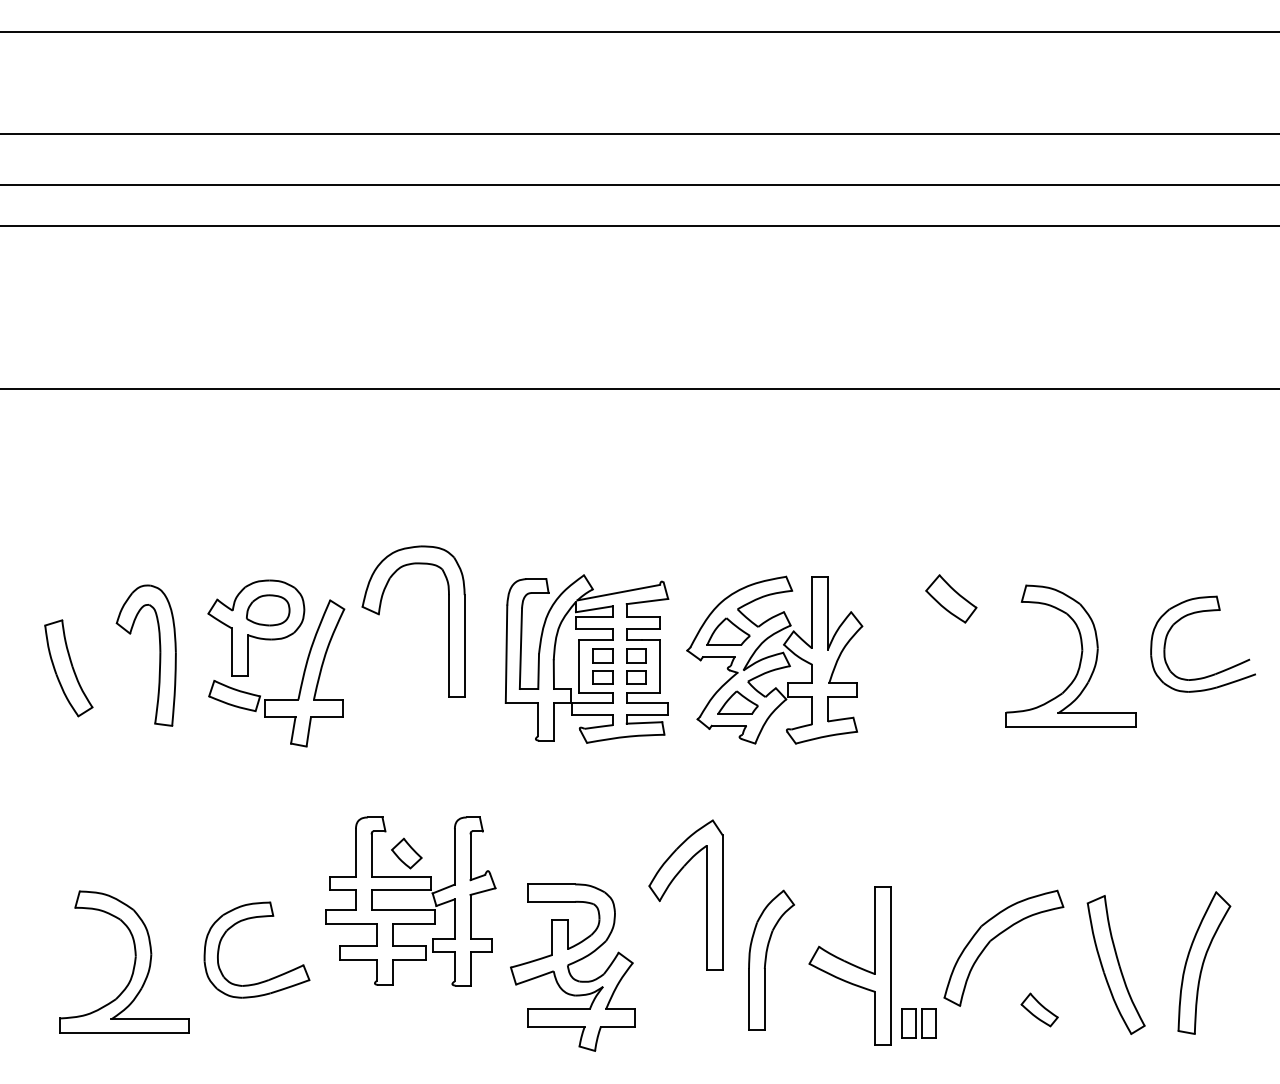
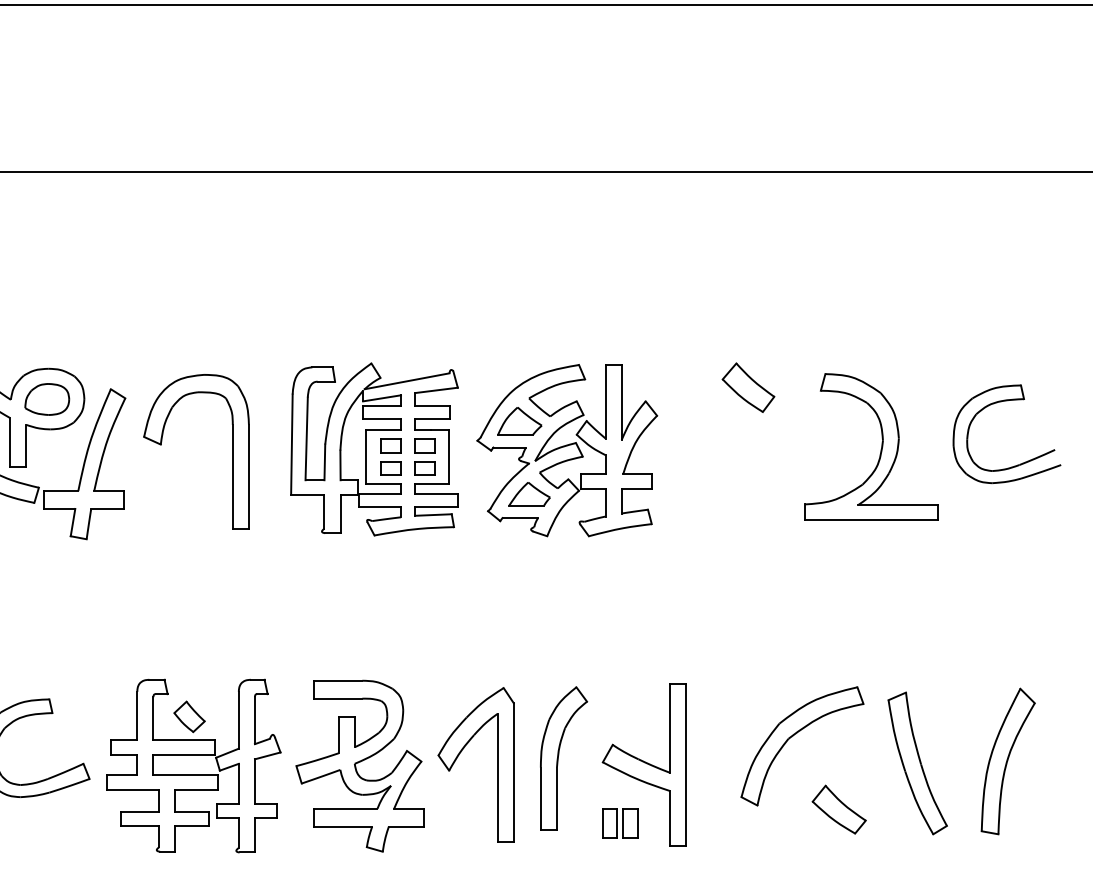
part: (380, 611) -> (162, 441), moved
part: (670, 885) -> (460, 754), moved
part: (410, 909) -> (193, 774), moved
part: (1039, 1009) -> (838, 809), size x1.43
part: (918, 1023) -> (619, 823), moved

